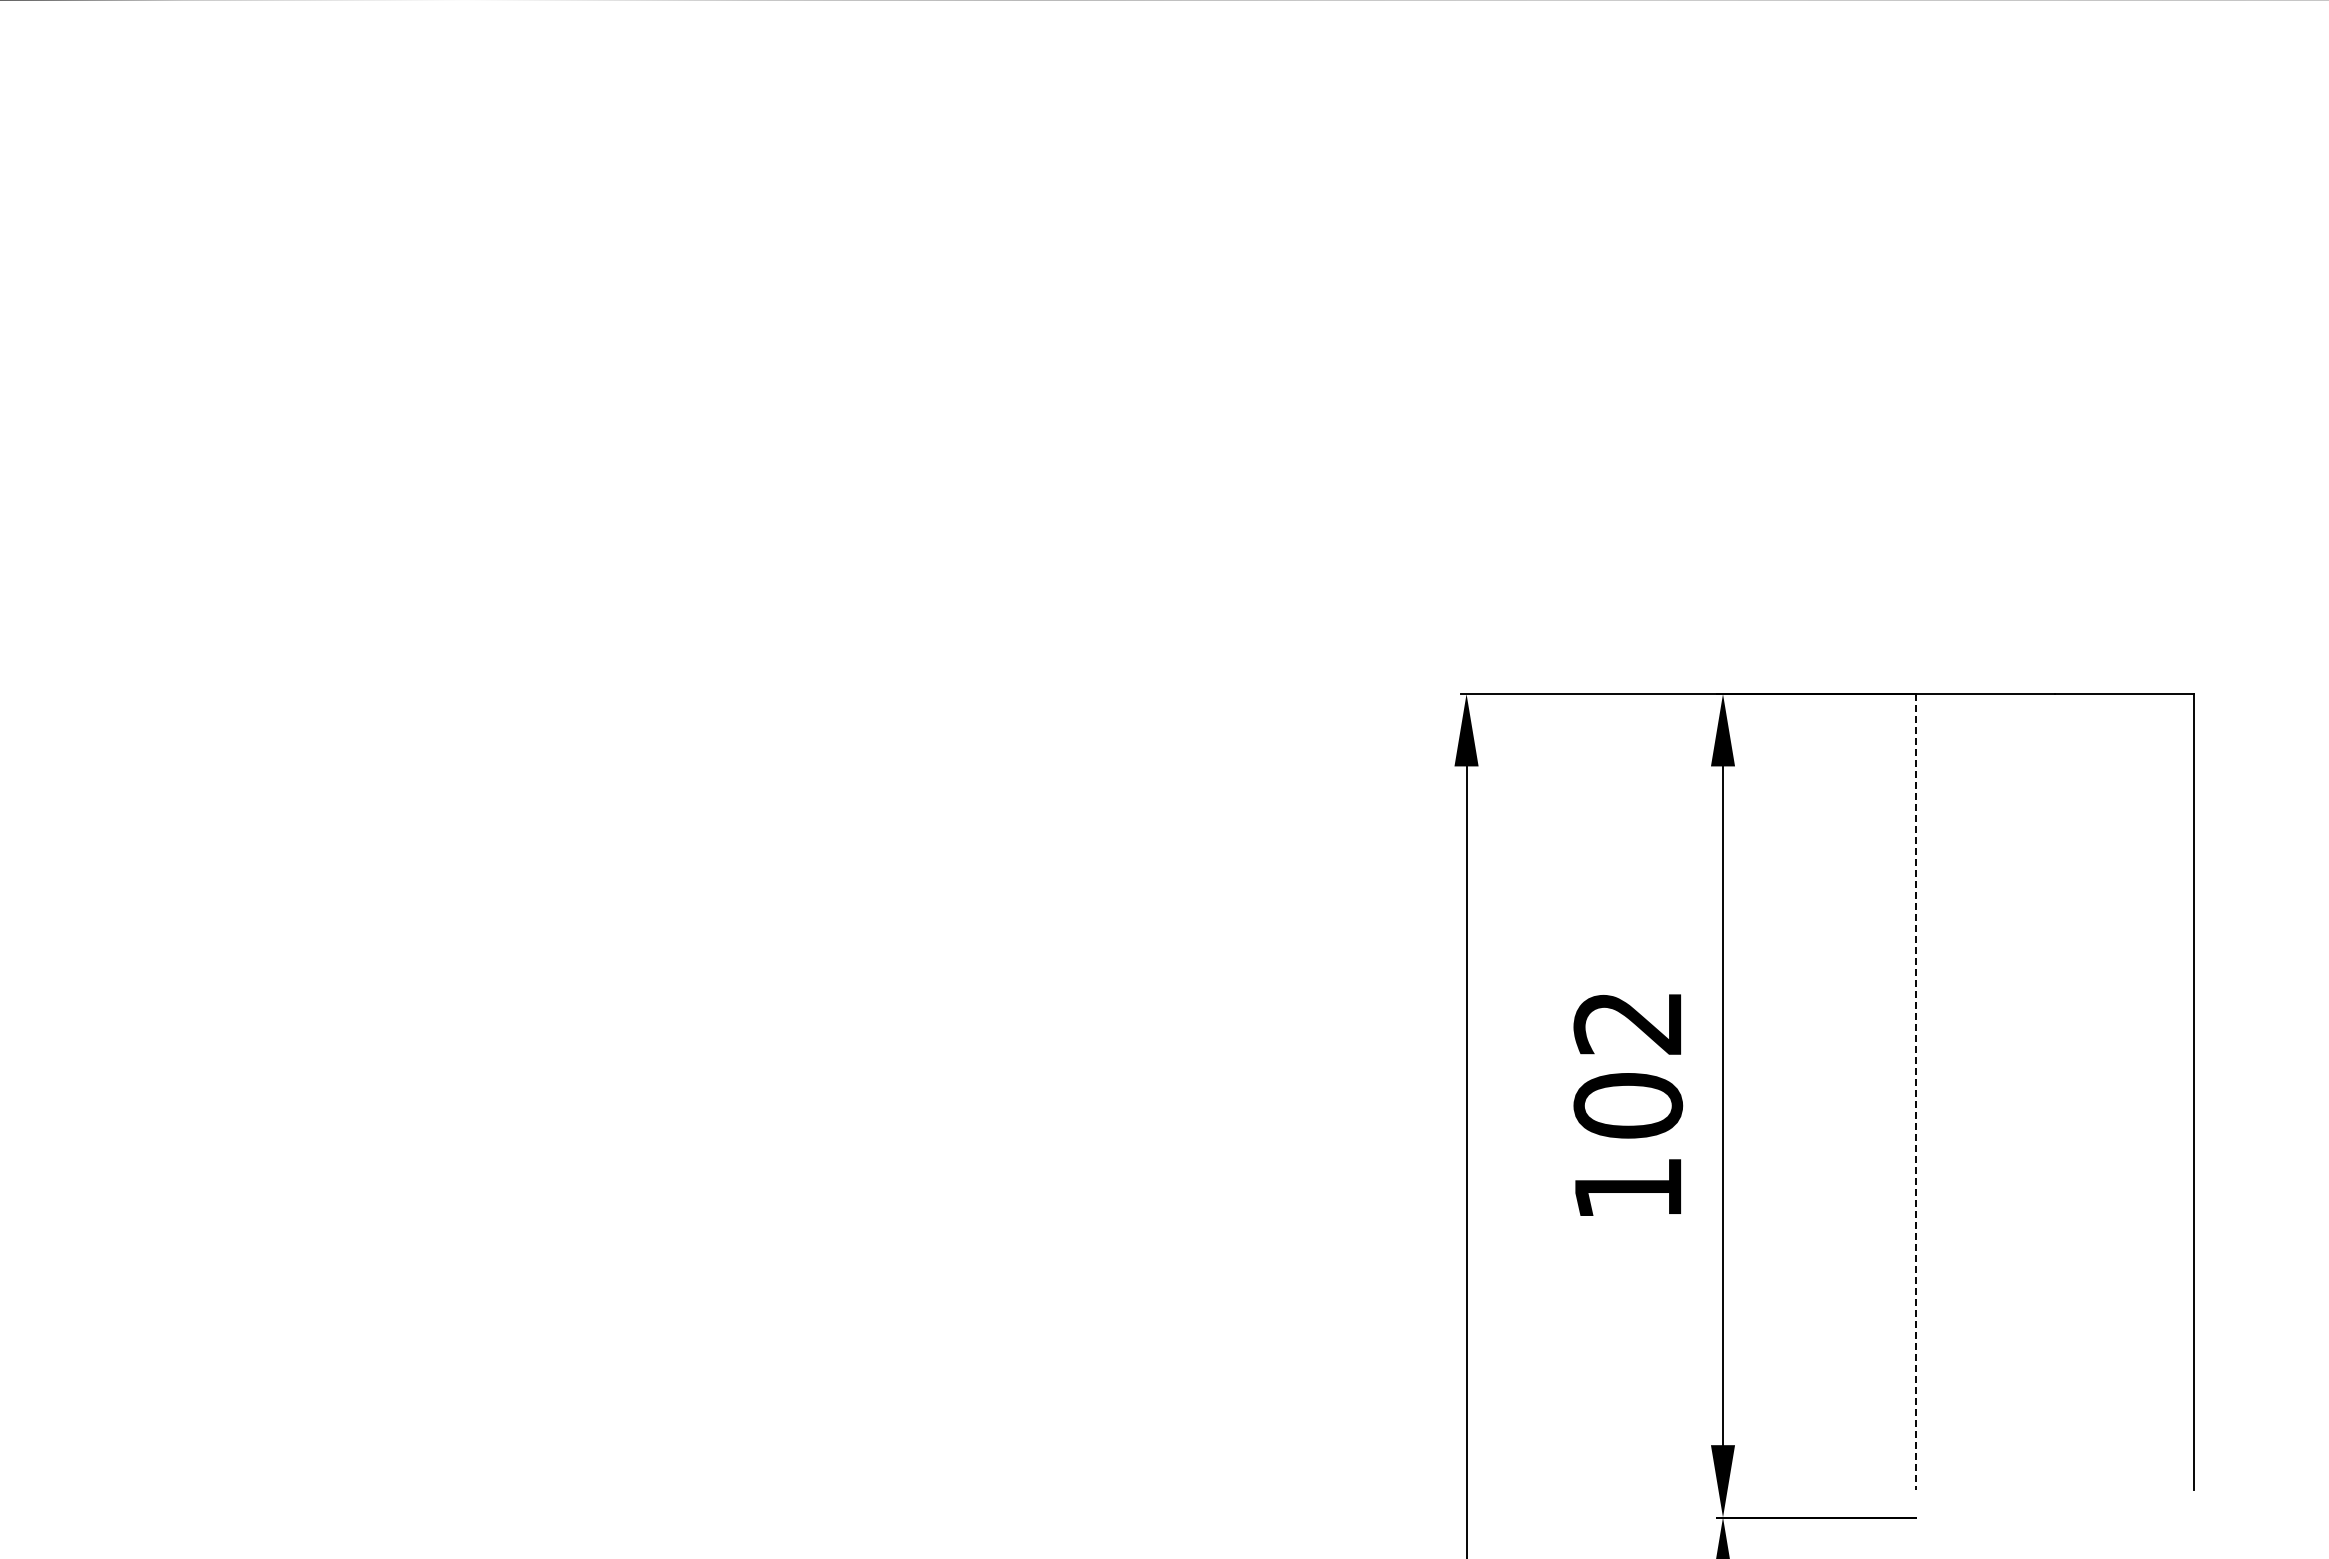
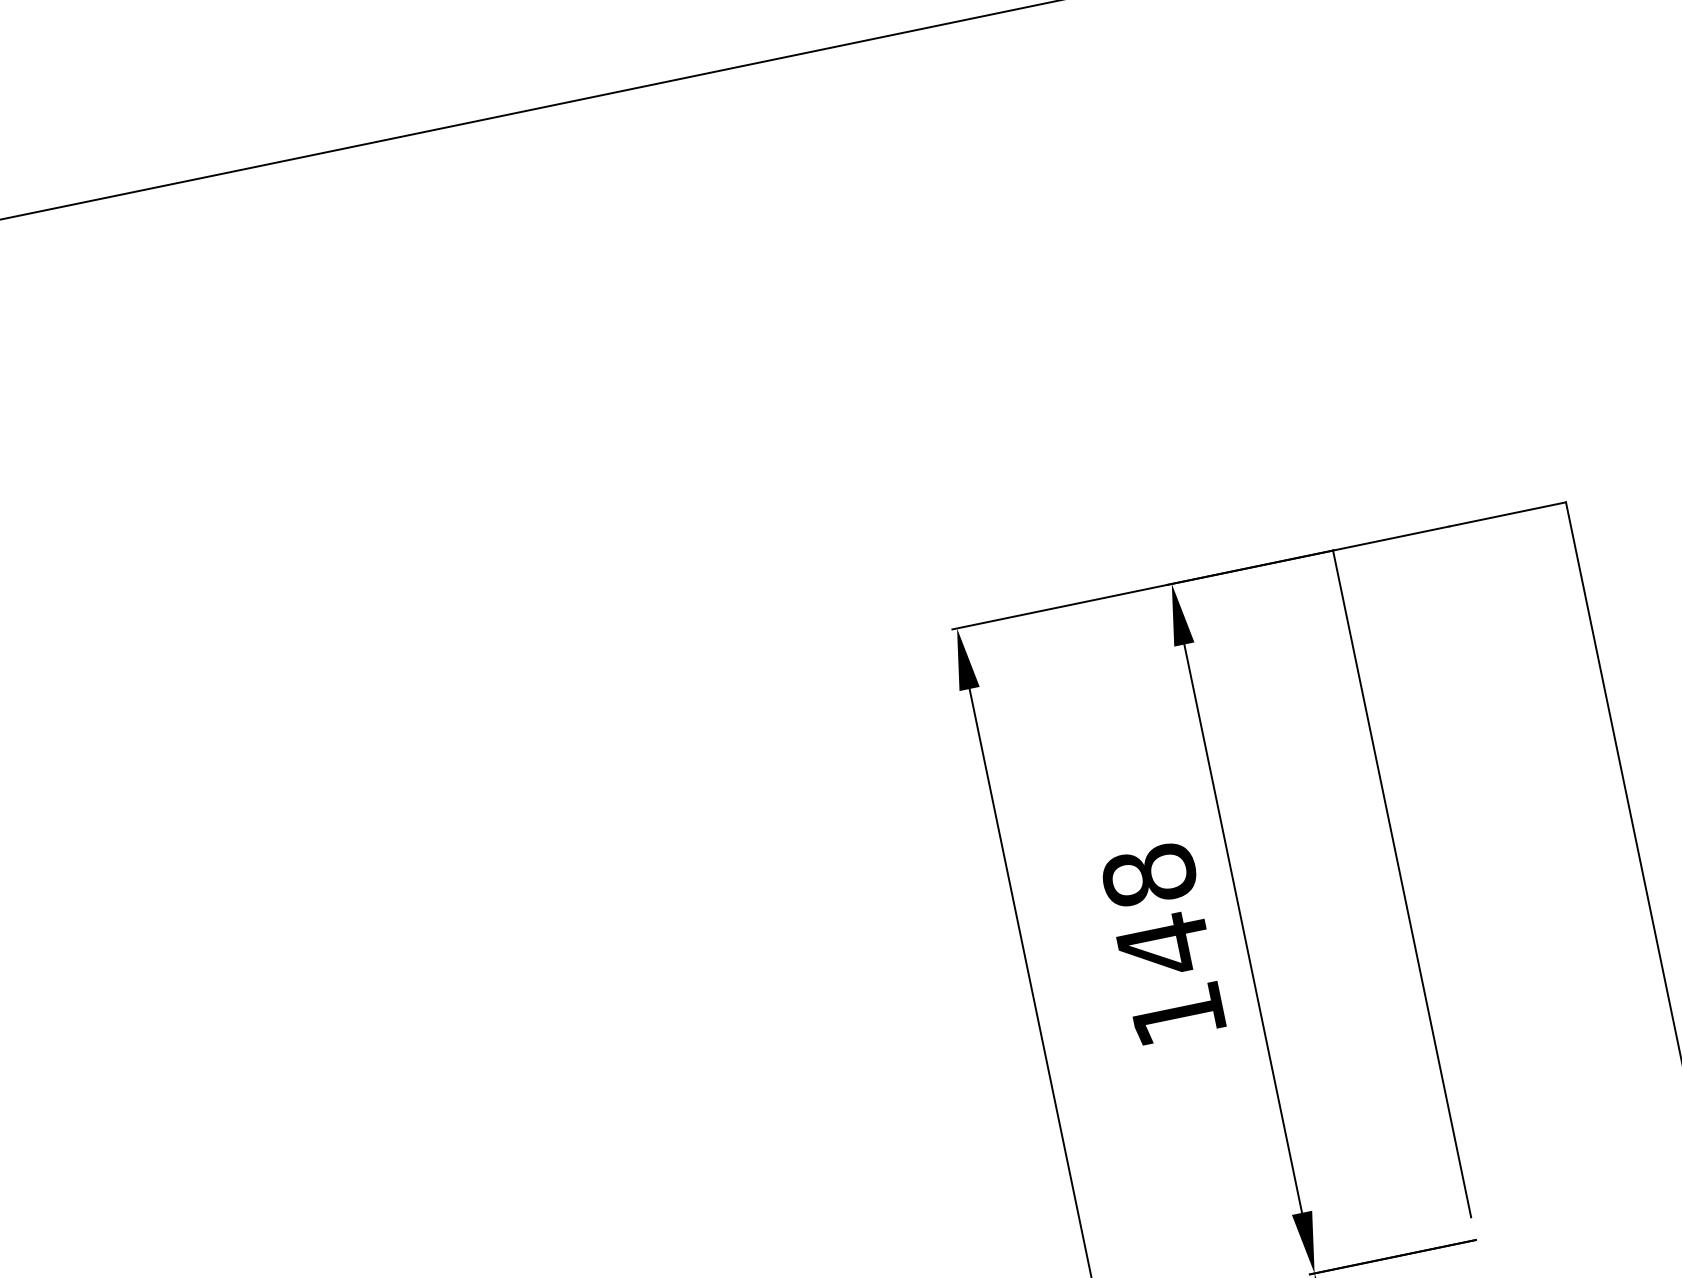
text: (1628, 1065) -> (1157, 911), 102 -> 148
line: (1915, 1092) -> (1402, 884), dashed -> solid

